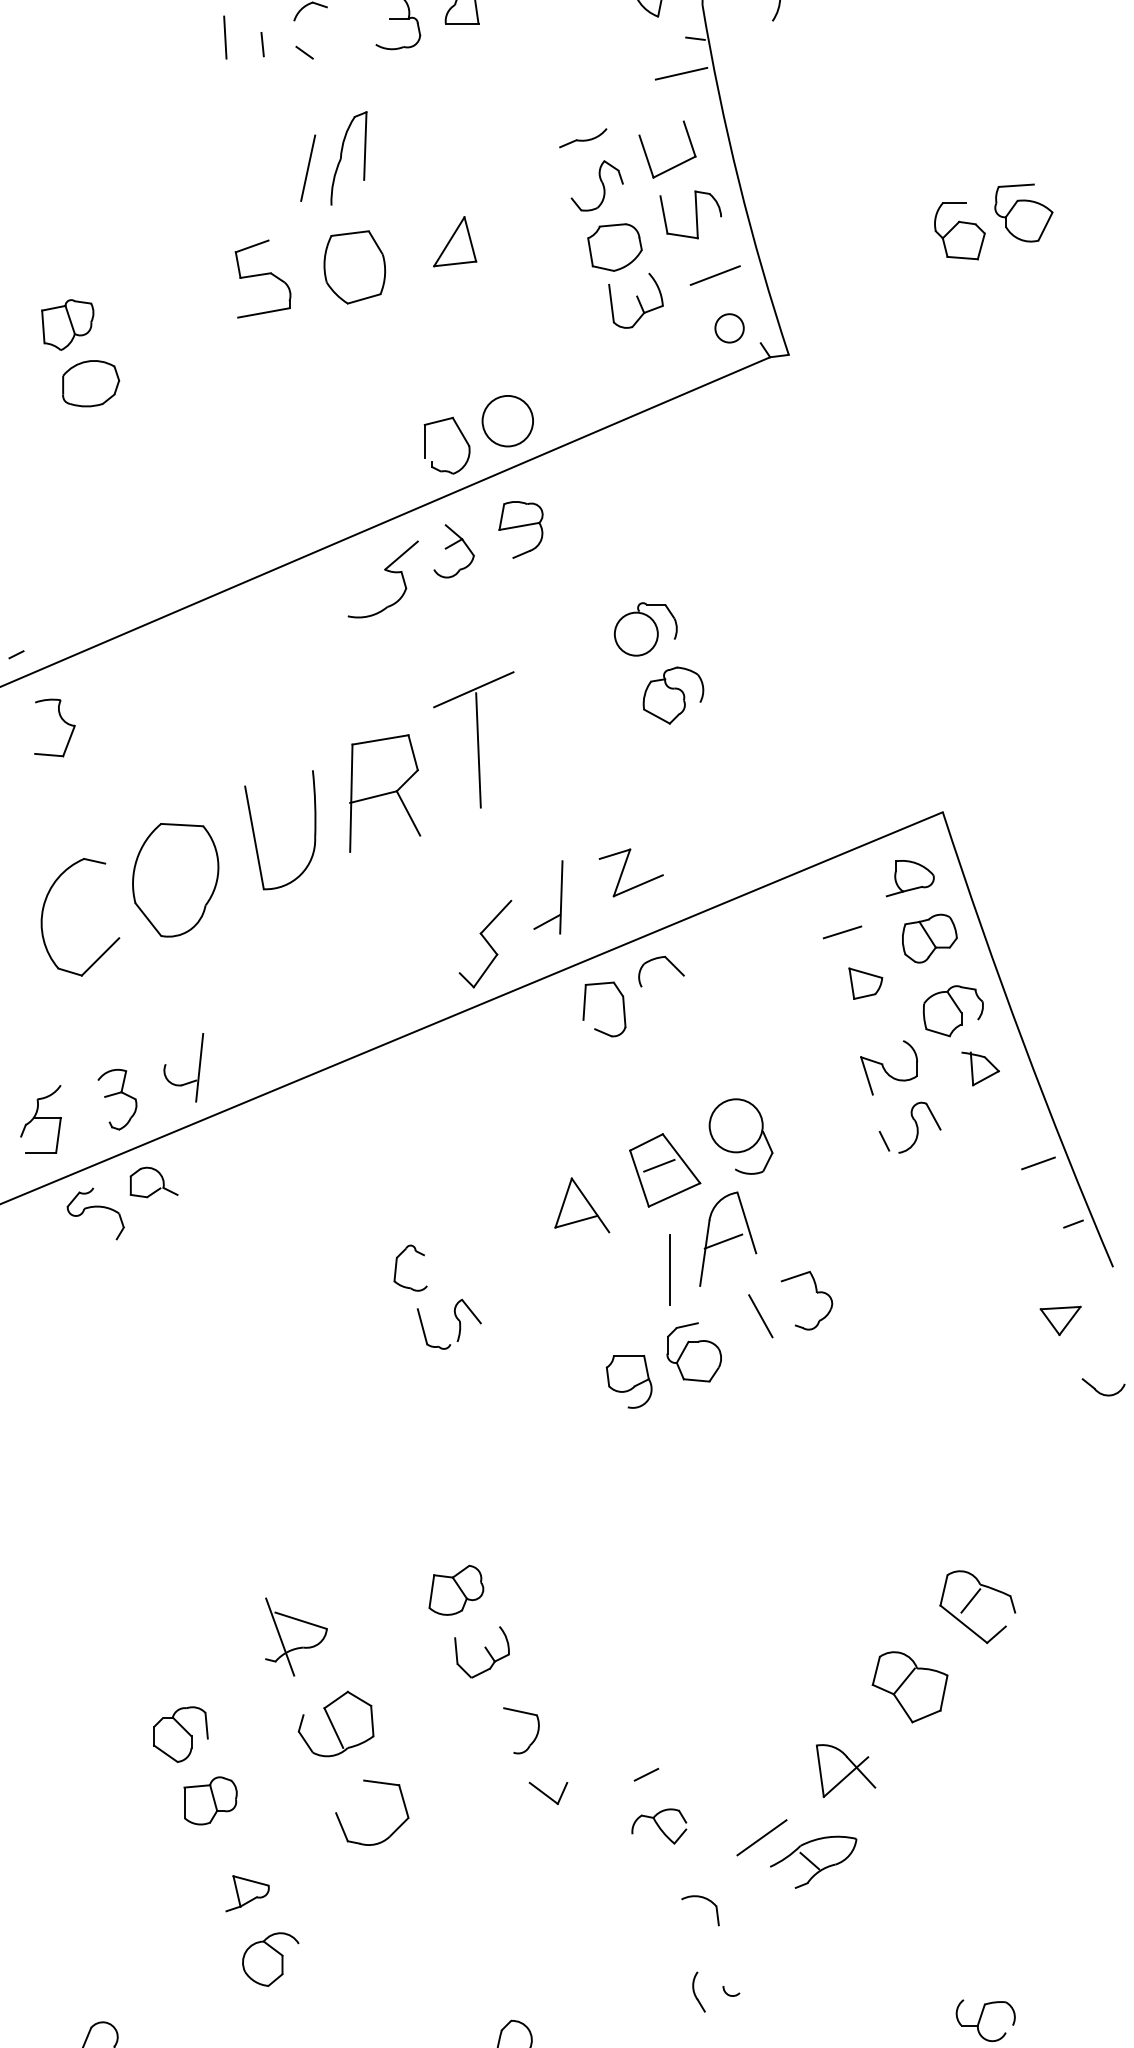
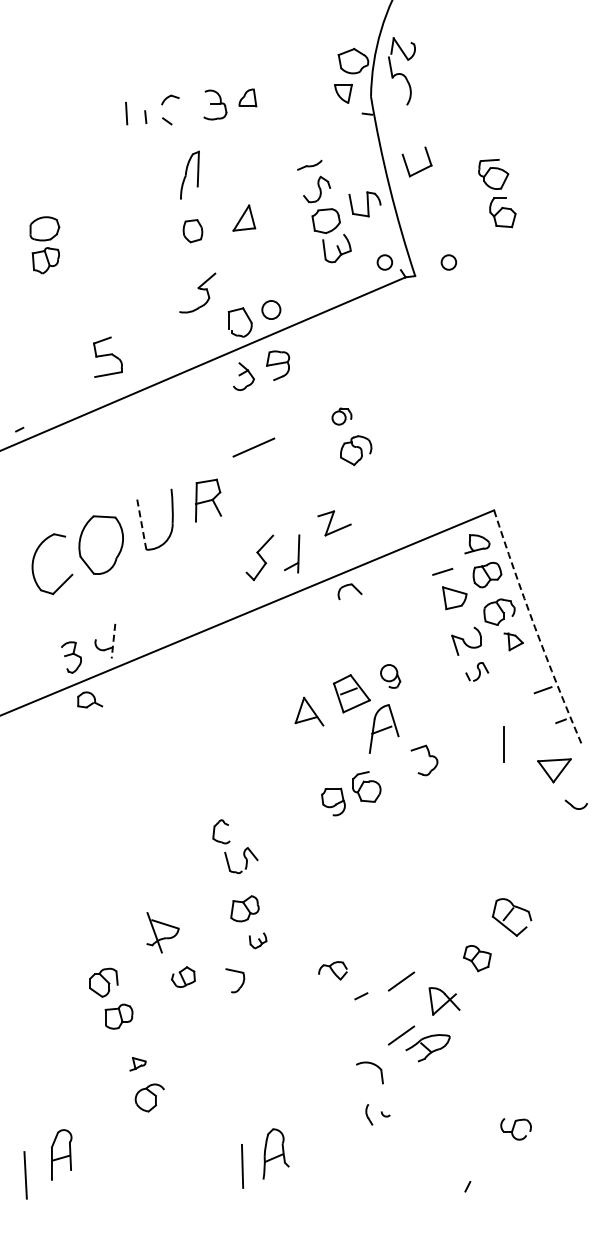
line: (681, 74) -> (360, 132), removed
part: (676, 164) -> (421, 169), moved
line: (307, 168) -> (168, 180), removed
part: (1023, 213) -> (493, 174), moved
part: (353, 265) -> (192, 230), size x0.6
line: (715, 275) -> (377, 235), removed
part: (262, 277) -> (107, 356), moved
circle: (853, 328) -> (448, 262), added
part: (90, 383) -> (44, 228), moved
circle: (508, 420) -> (271, 309), size x0.7
part: (383, 578) -> (197, 292), moved
part: (644, 629) -> (341, 416), size x0.6
part: (55, 726) -> (39, 466), removed
line: (478, 750) -> (256, 478), removed
part: (385, 793) -> (208, 500), size x0.7
line: (254, 837) -> (141, 523), solid -> dashed
part: (631, 873) -> (334, 523), moved
part: (484, 943) -> (259, 557), moved
part: (865, 982) -> (454, 597), size x1.4
part: (586, 1009) -> (311, 611), removed
arc: (1023, 1041) -> (535, 627), solid -> dashed
line: (199, 1068) -> (113, 641), solid -> dashed
part: (41, 1119) -> (32, 667), removed
part: (908, 1126) -> (476, 671), size x0.7
part: (740, 1136) -> (390, 676), size x0.6
part: (94, 1214) -> (59, 716), removed
line: (668, 1269) -> (503, 744), moved
part: (428, 1287) -> (230, 841), moved
line: (760, 1316) -> (400, 768), removed
part: (1060, 1320) -> (554, 770), size x1.6
part: (480, 1652) -> (257, 940), size x0.6
part: (910, 1687) -> (477, 958), size x0.7
part: (336, 1722) -> (183, 976), size x0.6
part: (535, 1732) -> (242, 981), moved
line: (761, 1732) -> (401, 981), added
line: (646, 1775) -> (361, 996), moved
part: (377, 1784) -> (204, 1008), removed
part: (547, 1792) -> (291, 1012), removed
part: (658, 1825) -> (332, 970), moved
part: (246, 1894) -> (137, 1064), size x0.7
part: (701, 1909) -> (370, 1072), size x1.4

